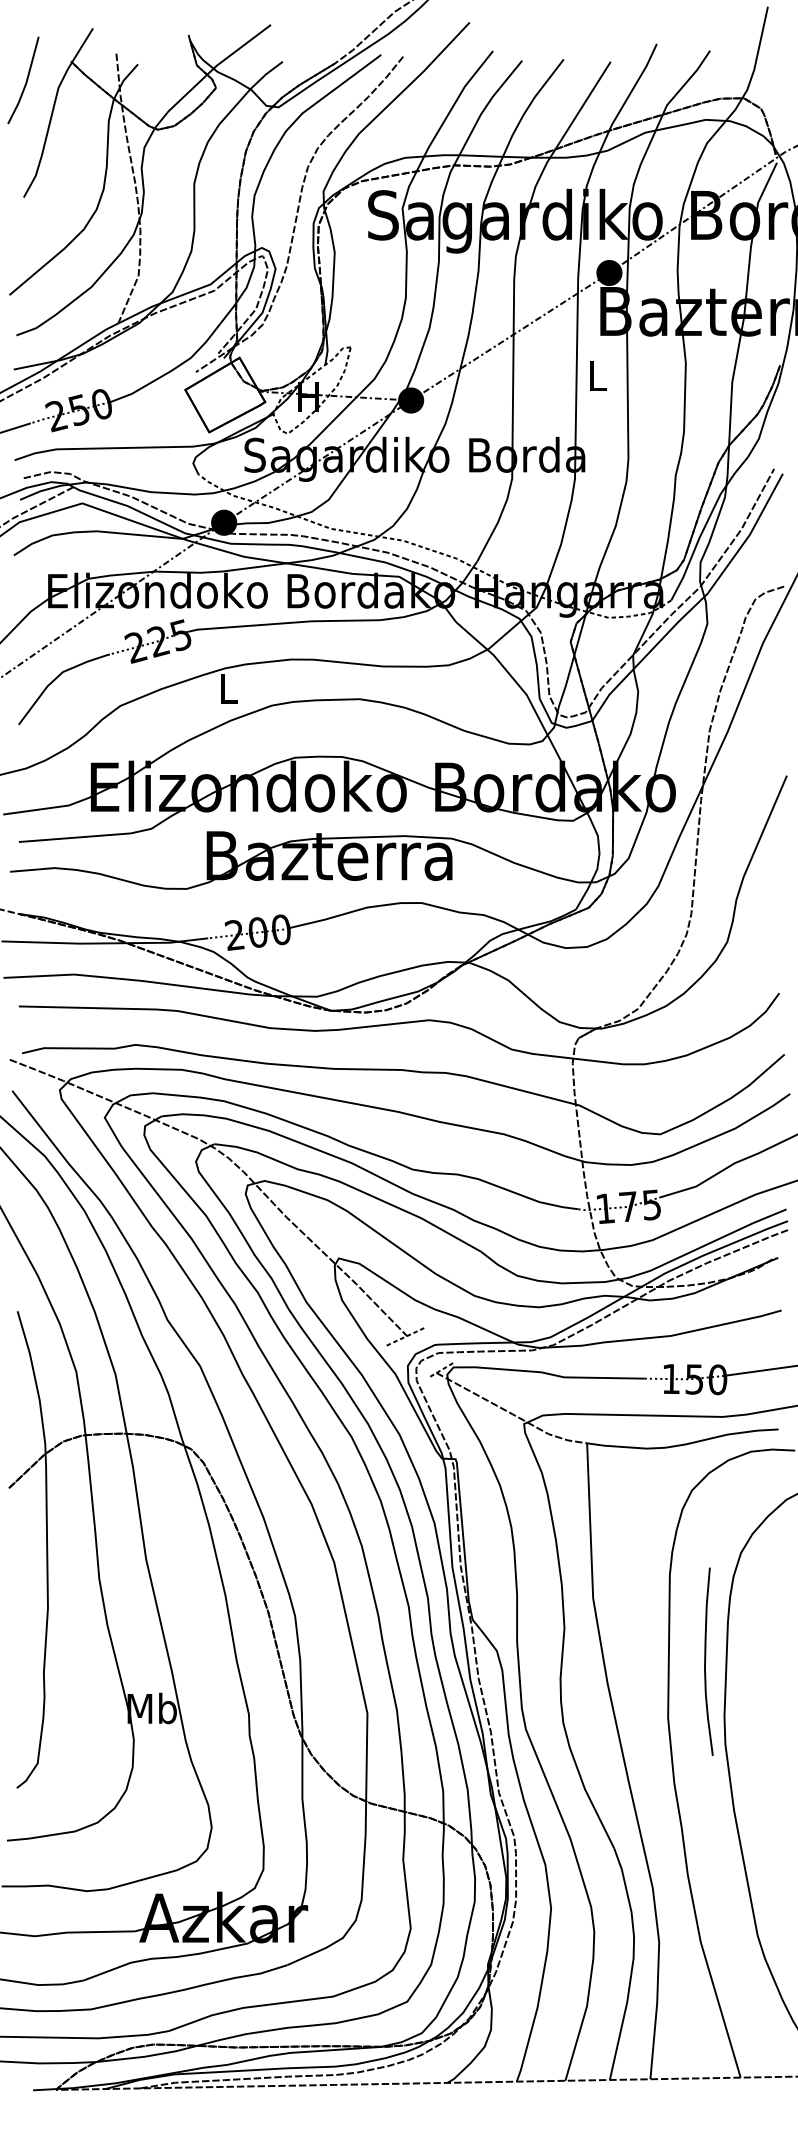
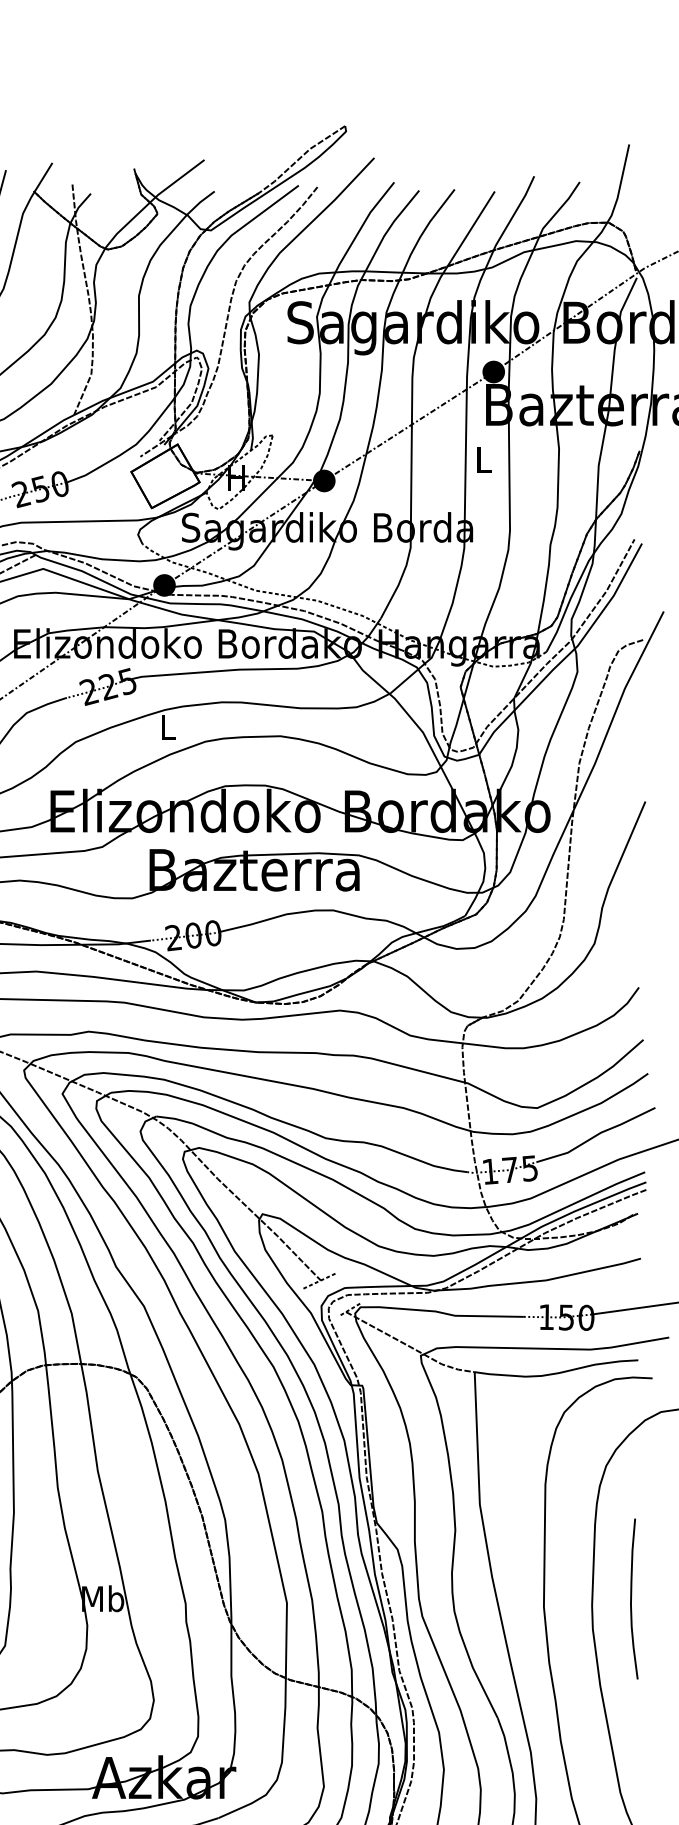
curve: (706, 1659) -> (632, 1597), moved

